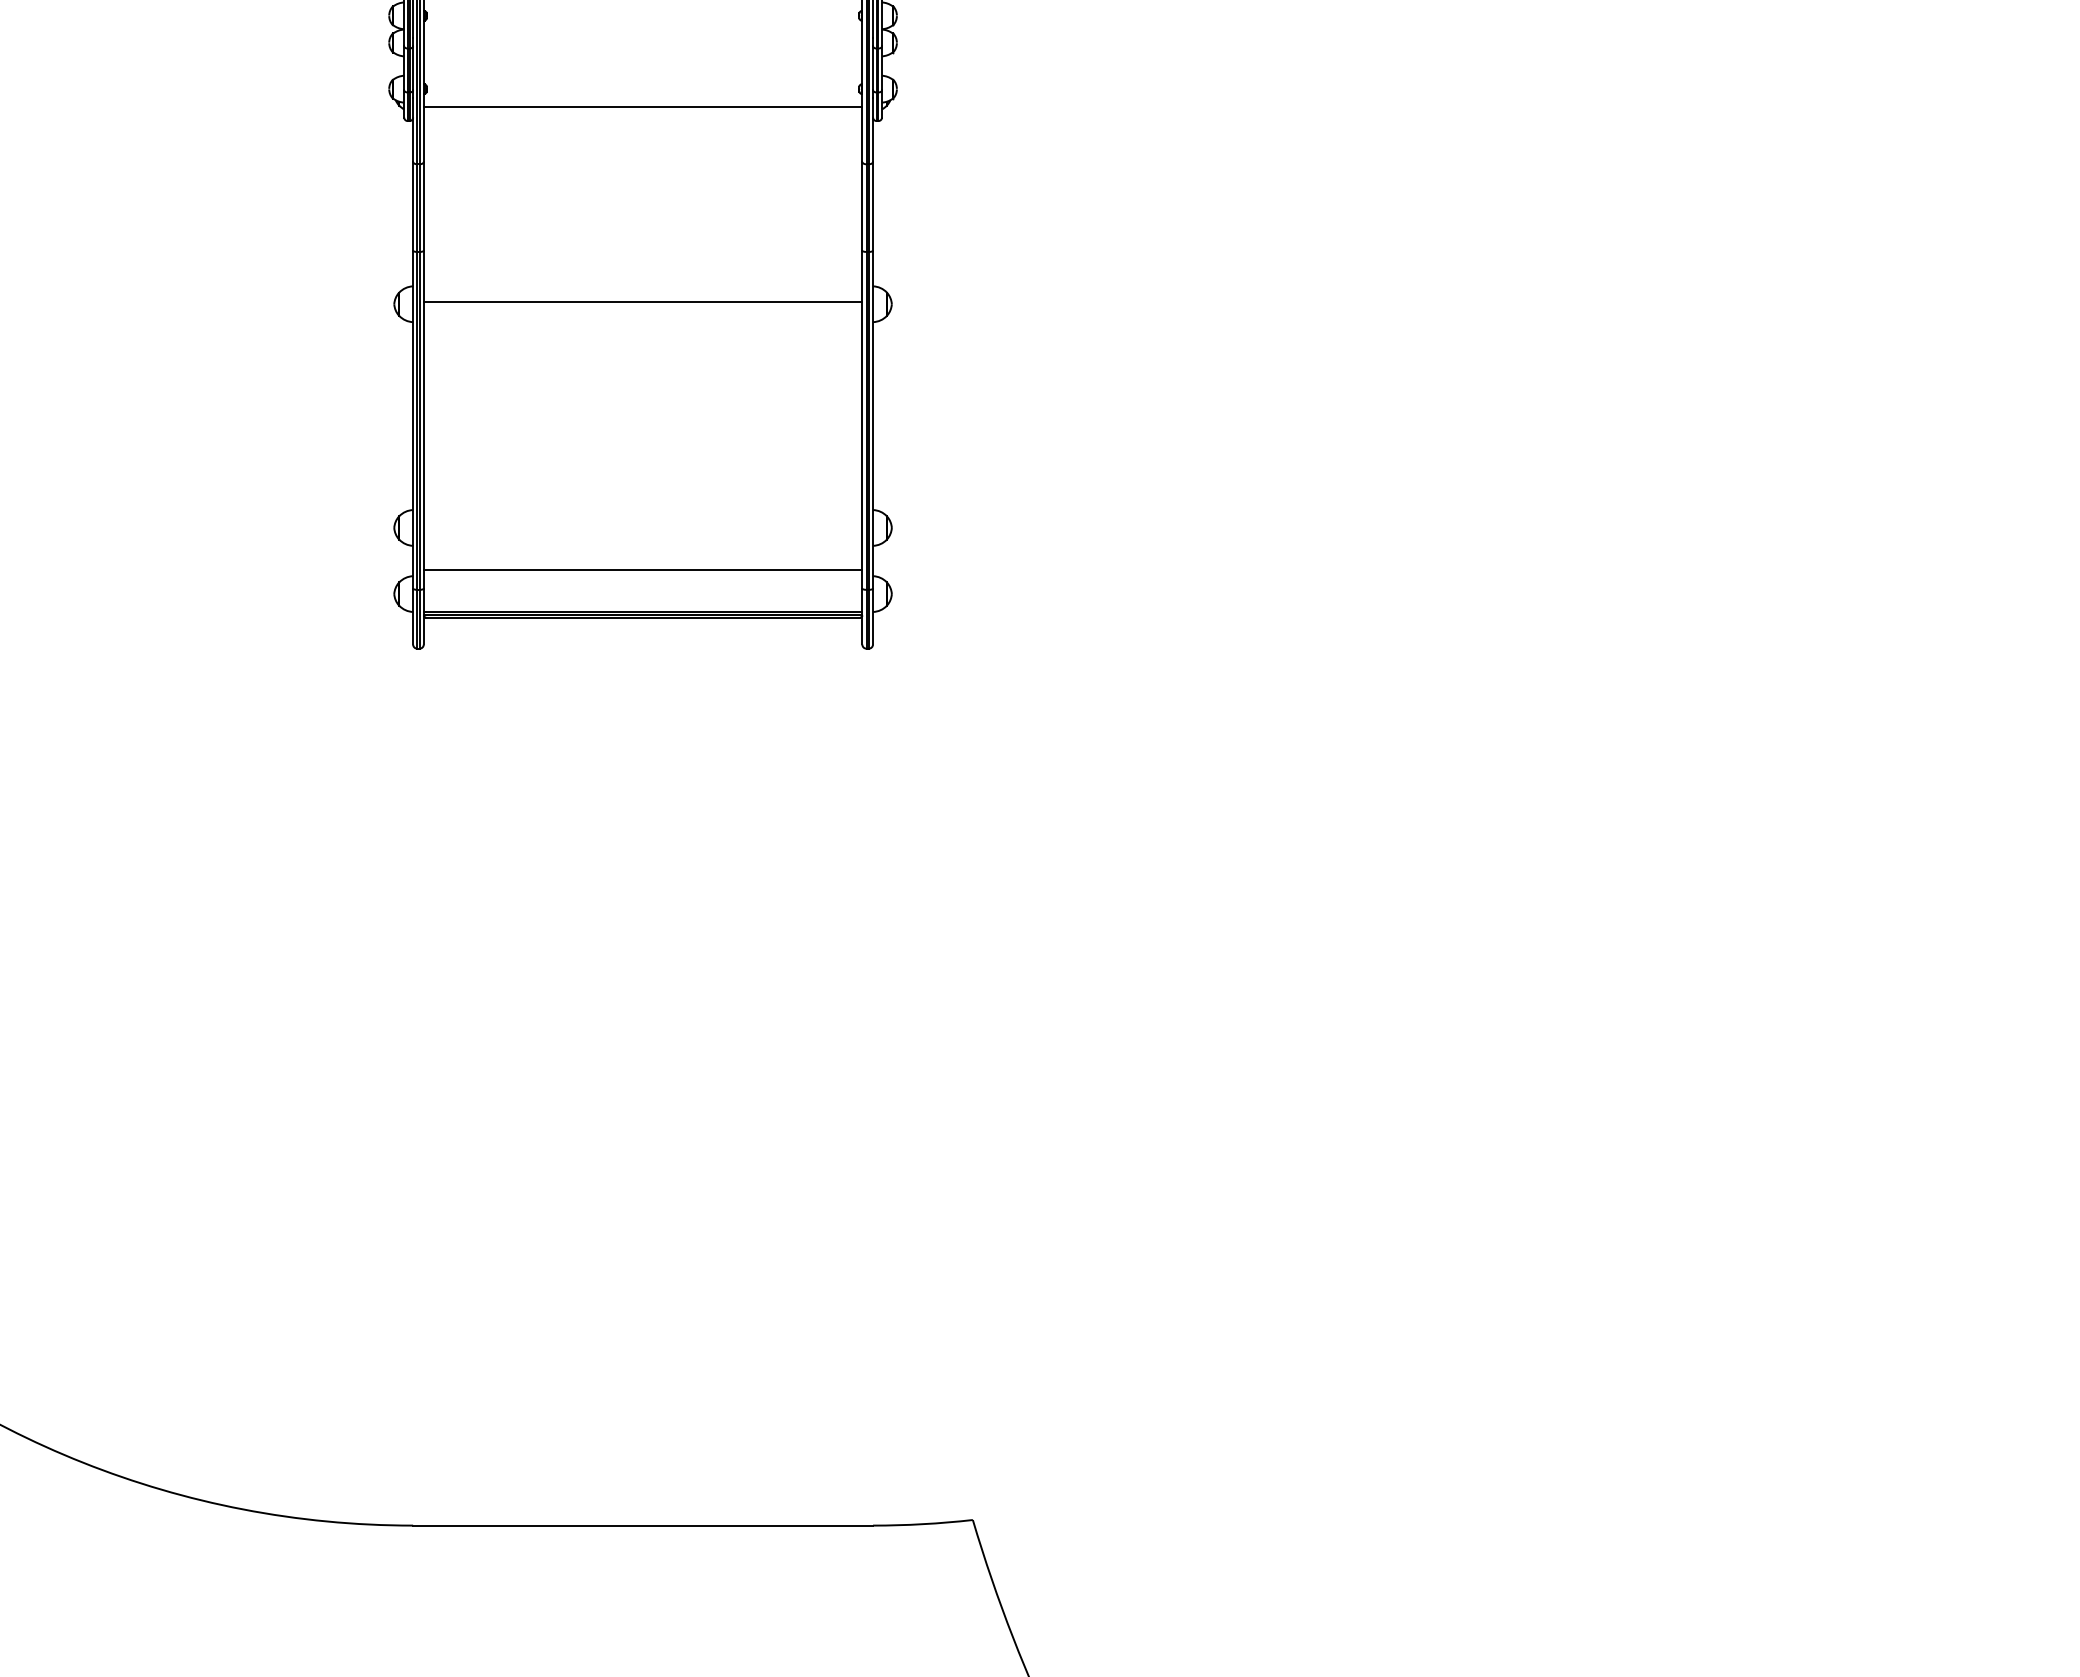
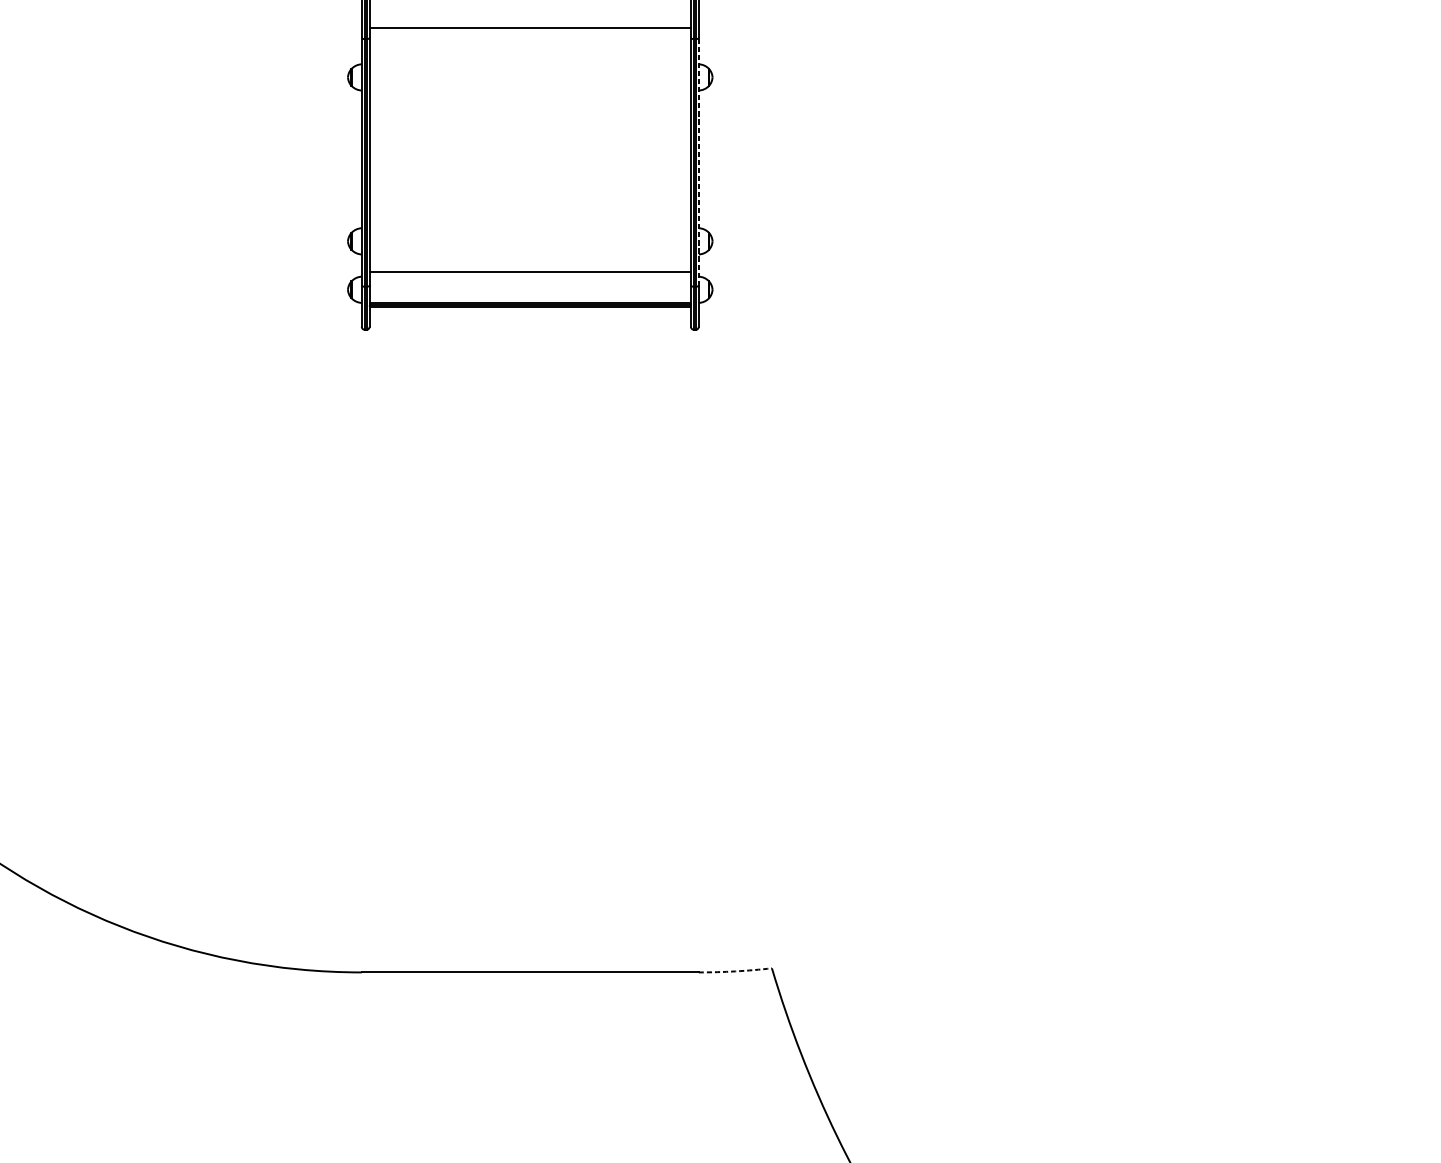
line: (642, 302) -> (529, 28), moved
line: (873, 419) -> (699, 161), solid -> dashed
arc: (923, 1524) -> (735, 971), solid -> dashed

